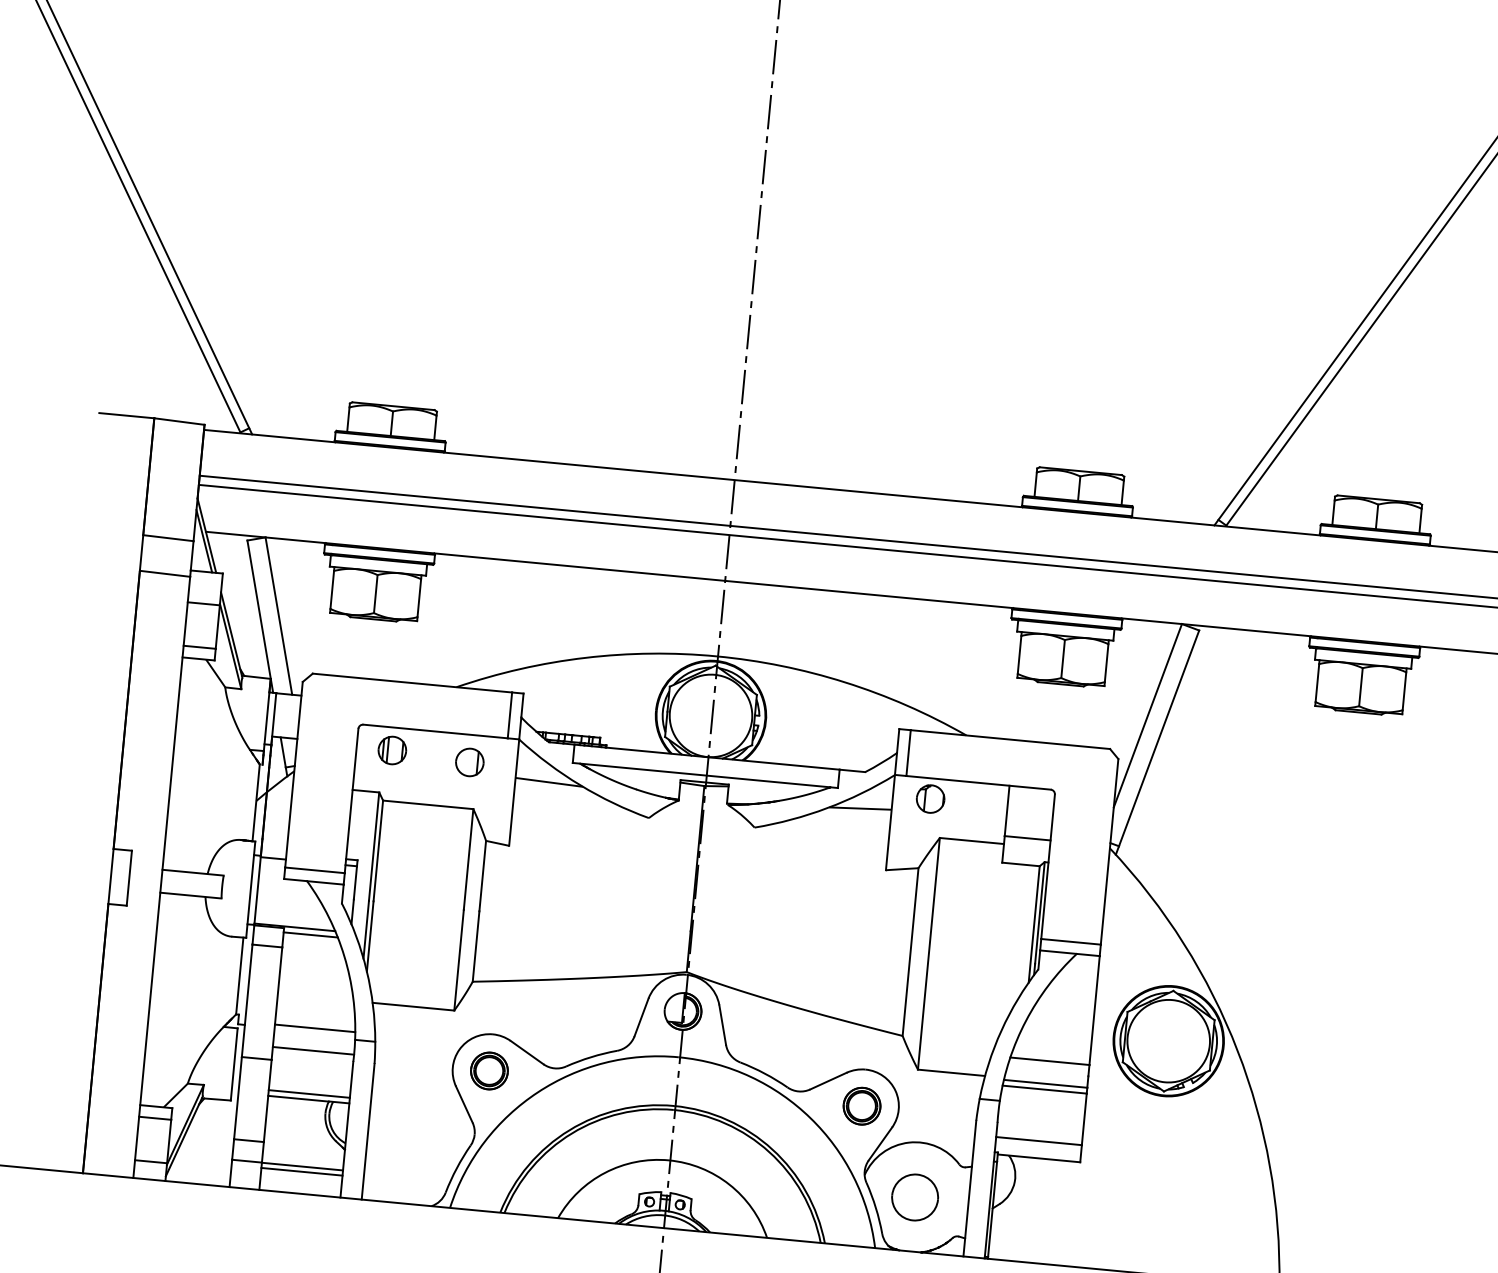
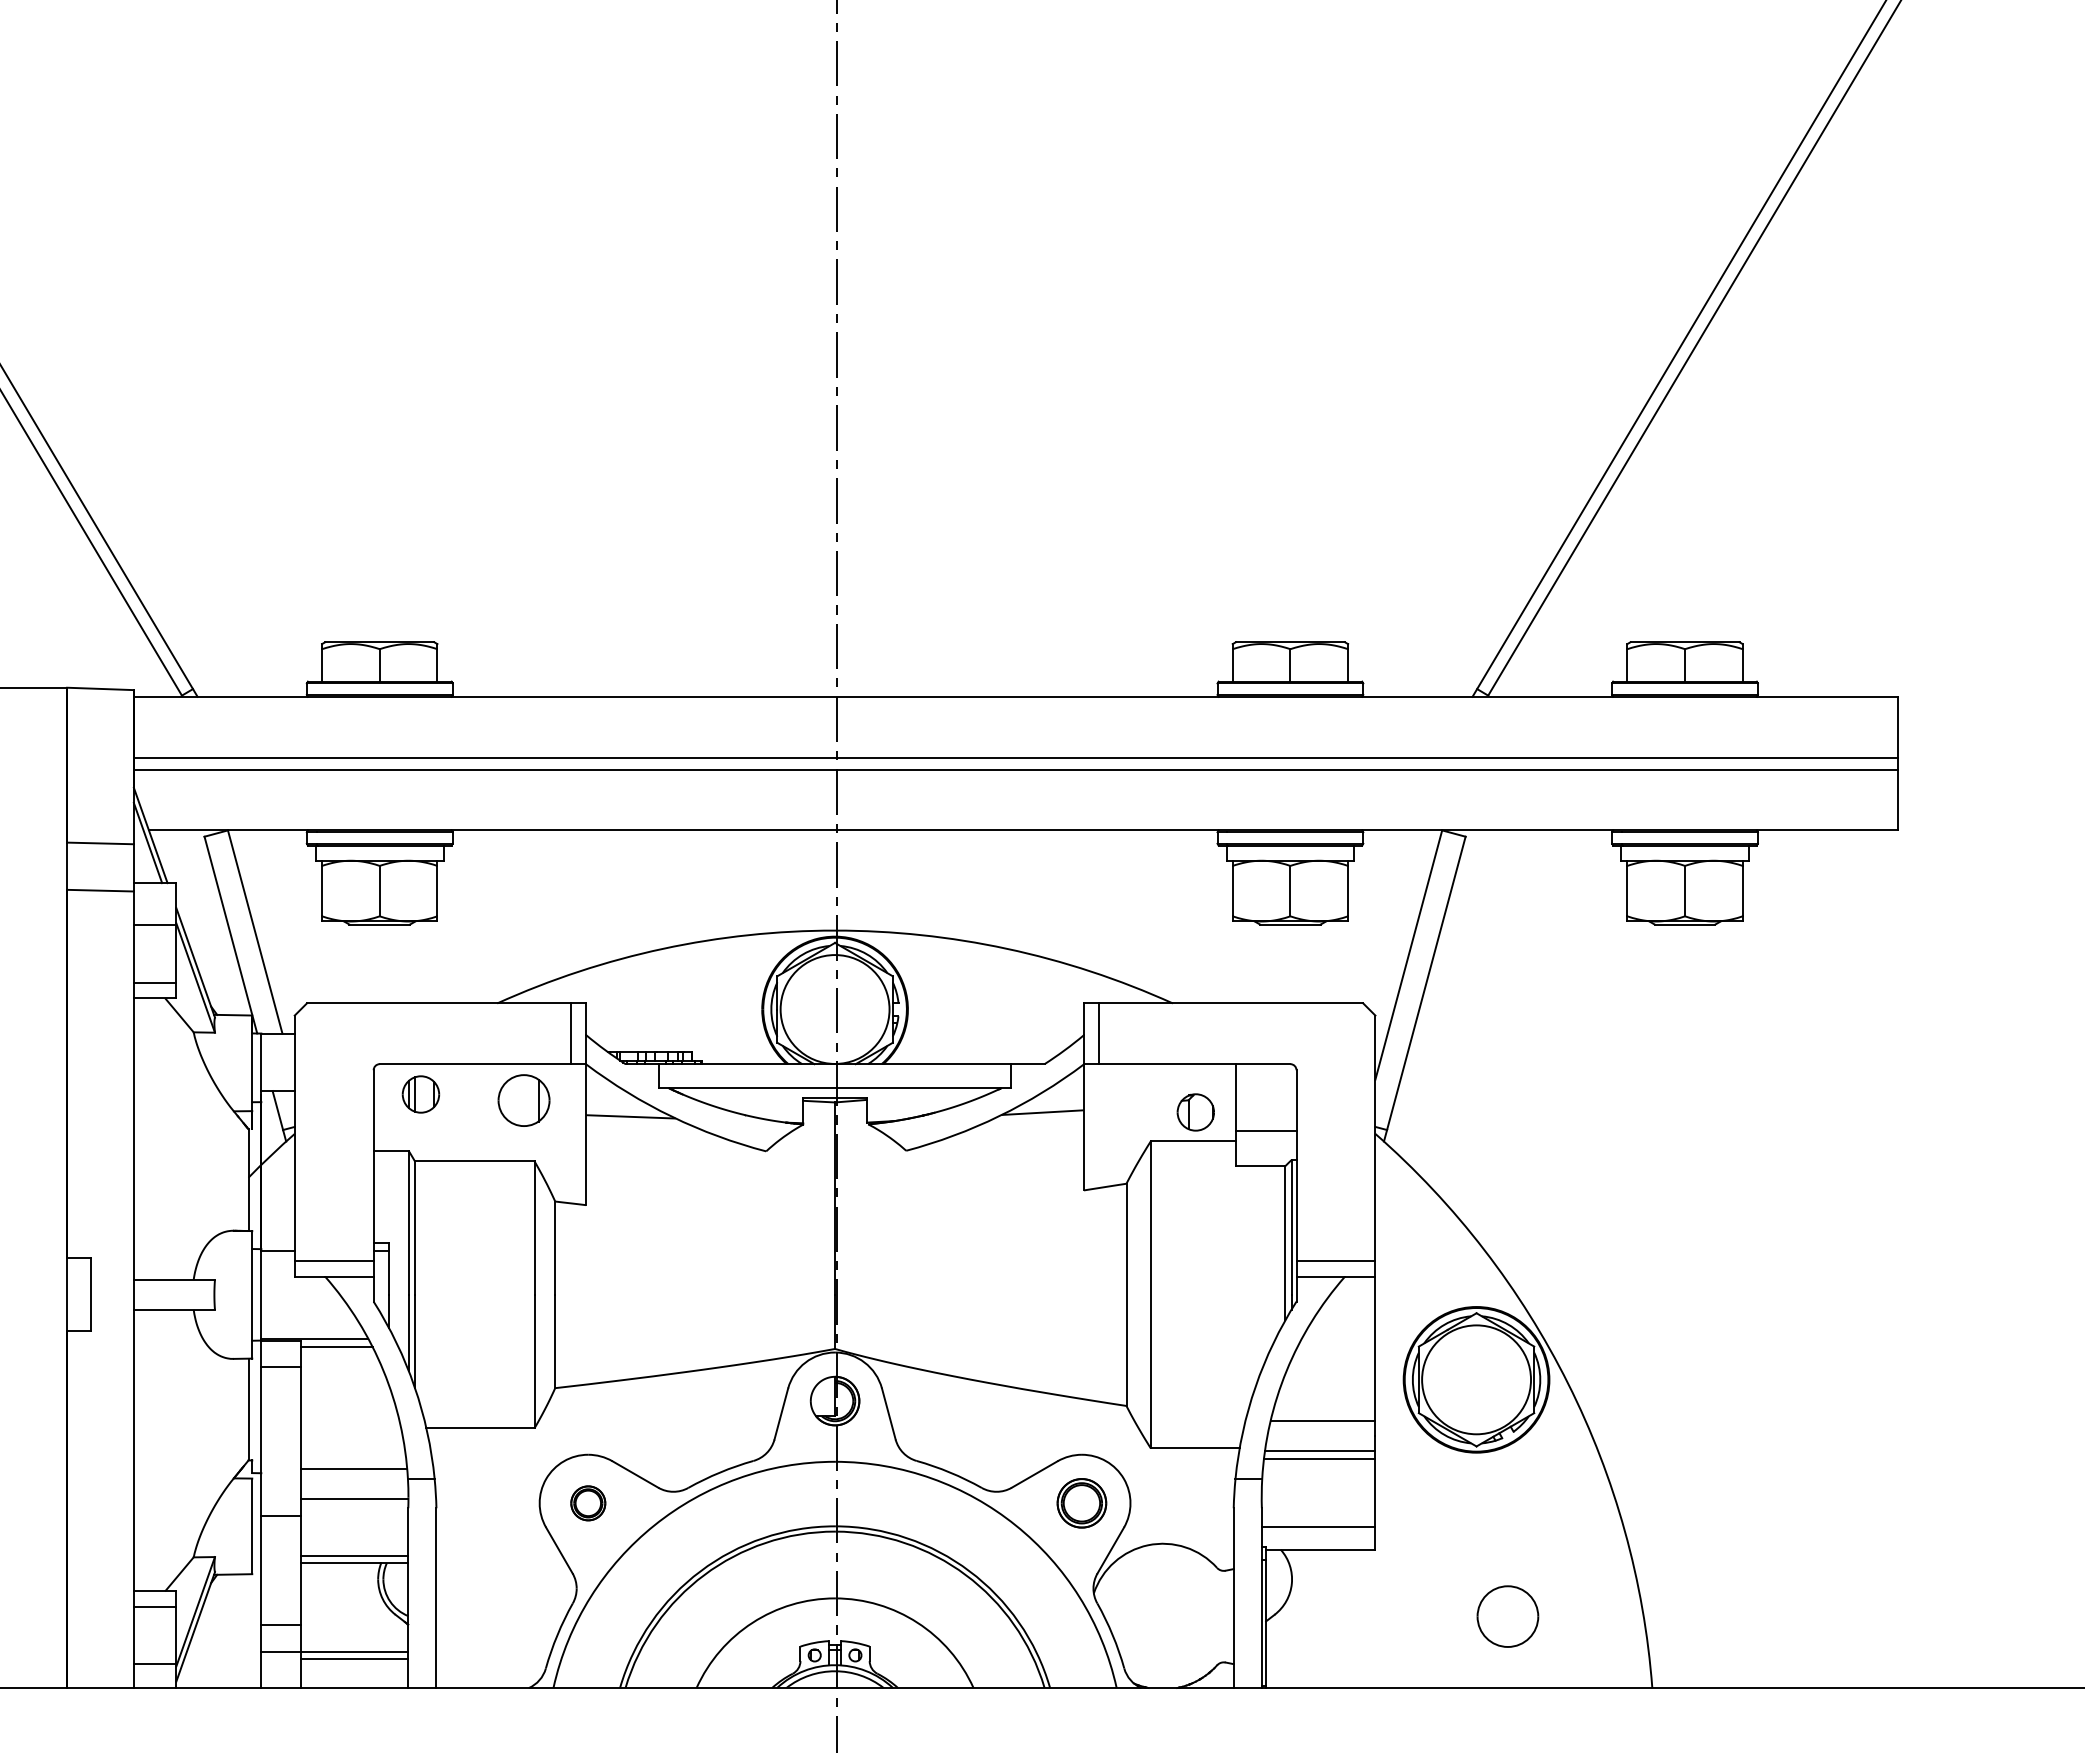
part: (470, 762) -> (524, 1100), size x1.4
part: (930, 799) -> (1195, 1112), moved
part: (489, 1071) -> (588, 1503), size x0.7
part: (914, 1197) -> (1507, 1616), moved

